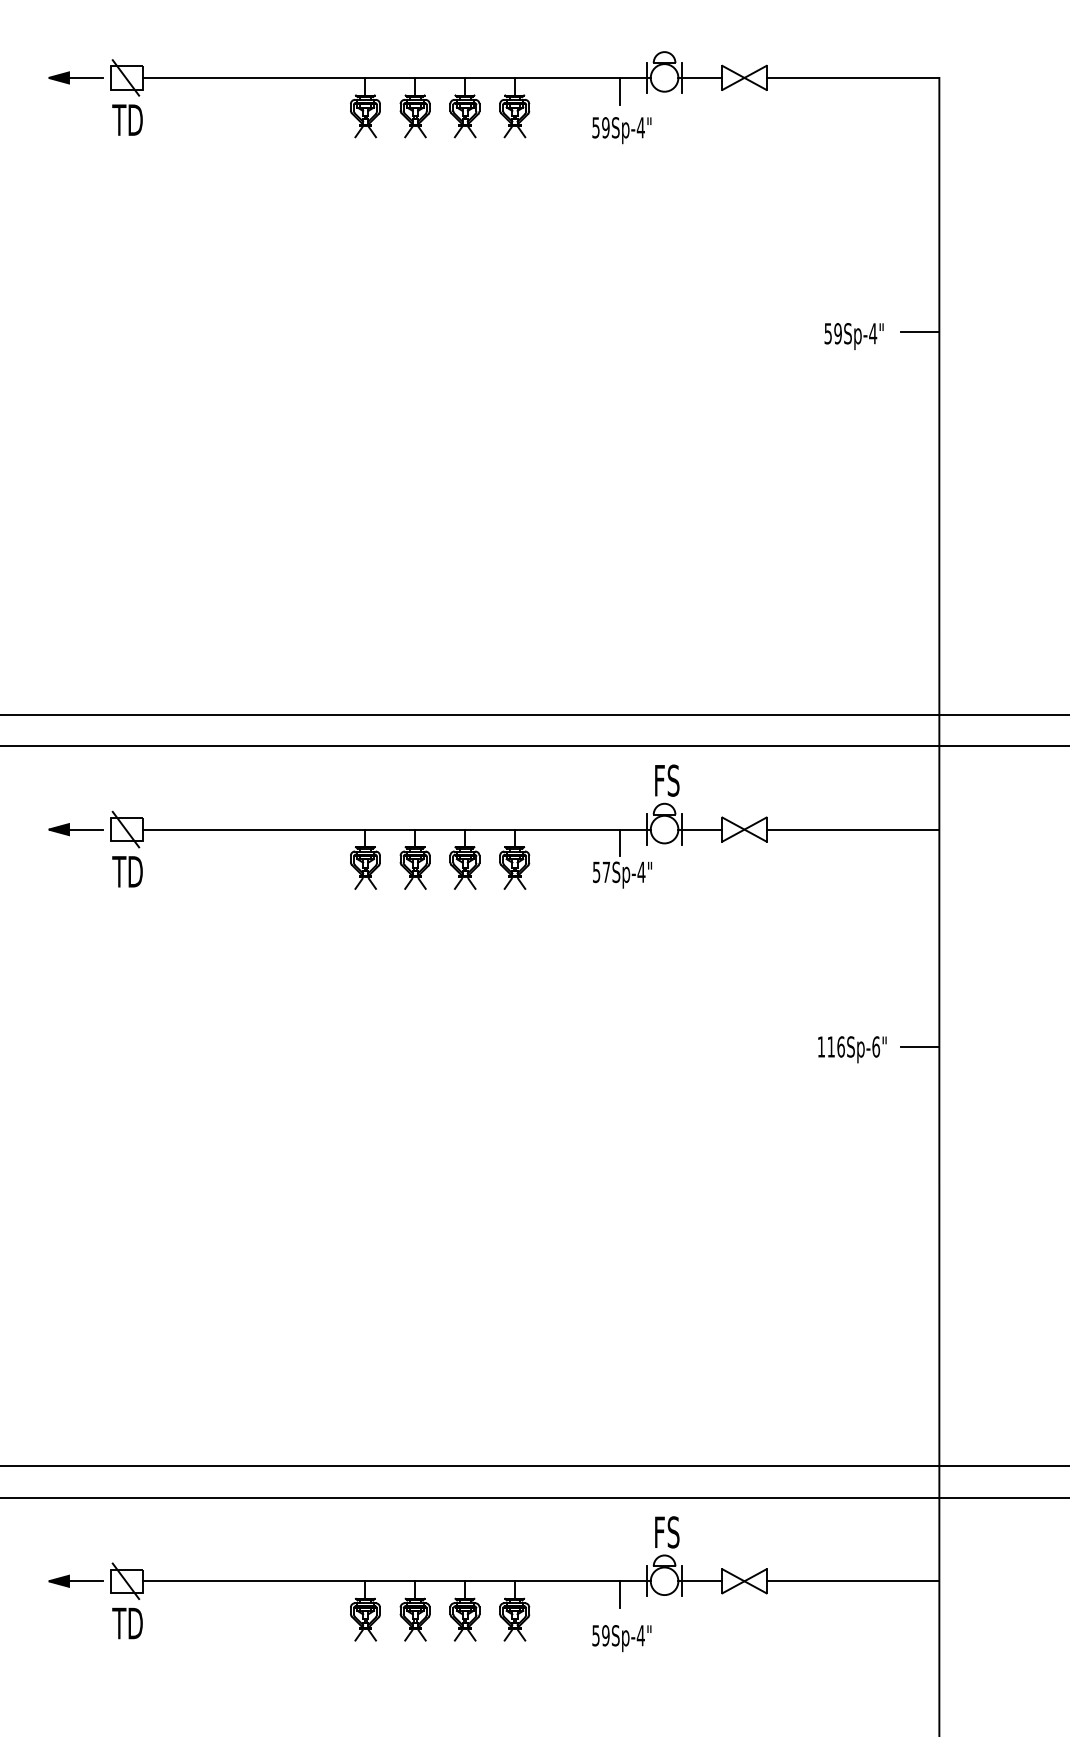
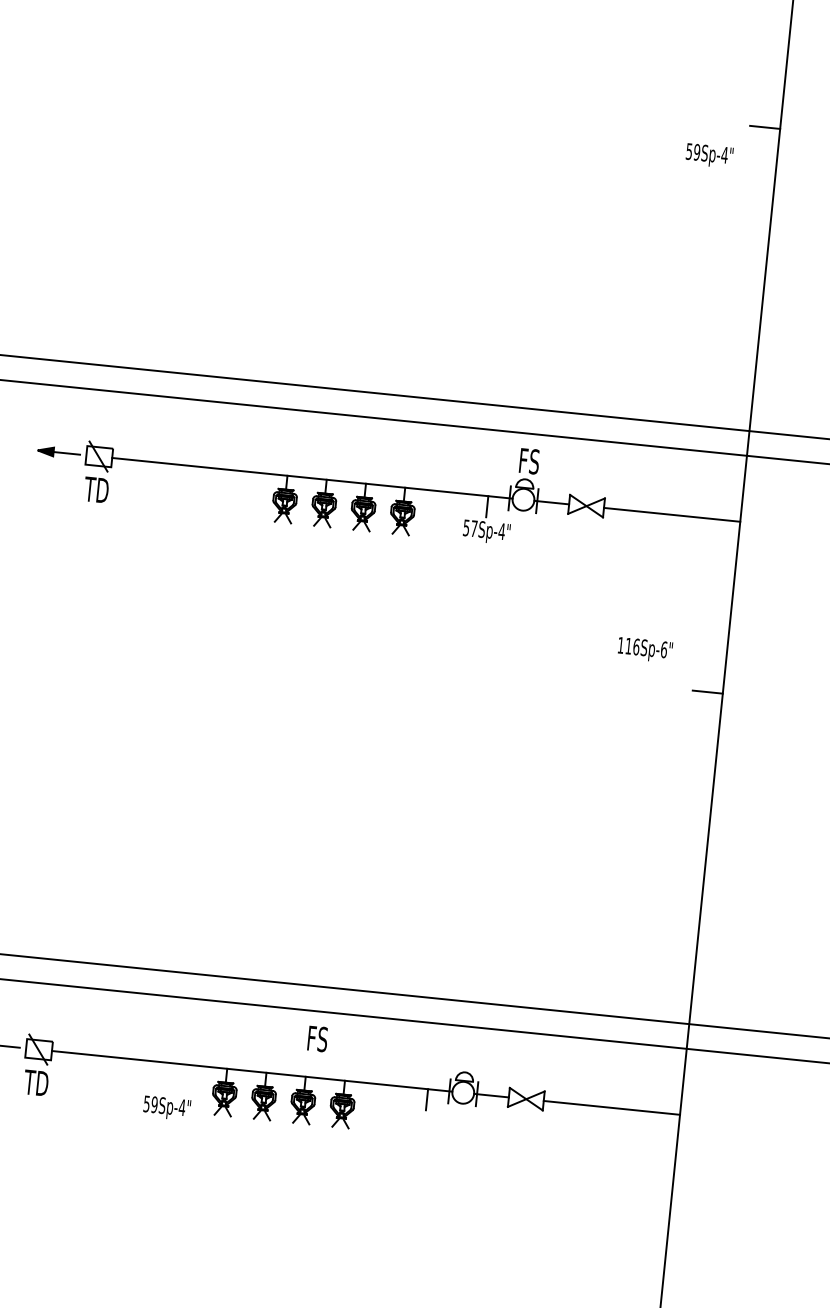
text: (853, 336) -> (709, 155), moved
text: (852, 1049) -> (645, 649), moved
text: (667, 1532) -> (317, 1039), moved
text: (621, 1638) -> (166, 1108), moved

